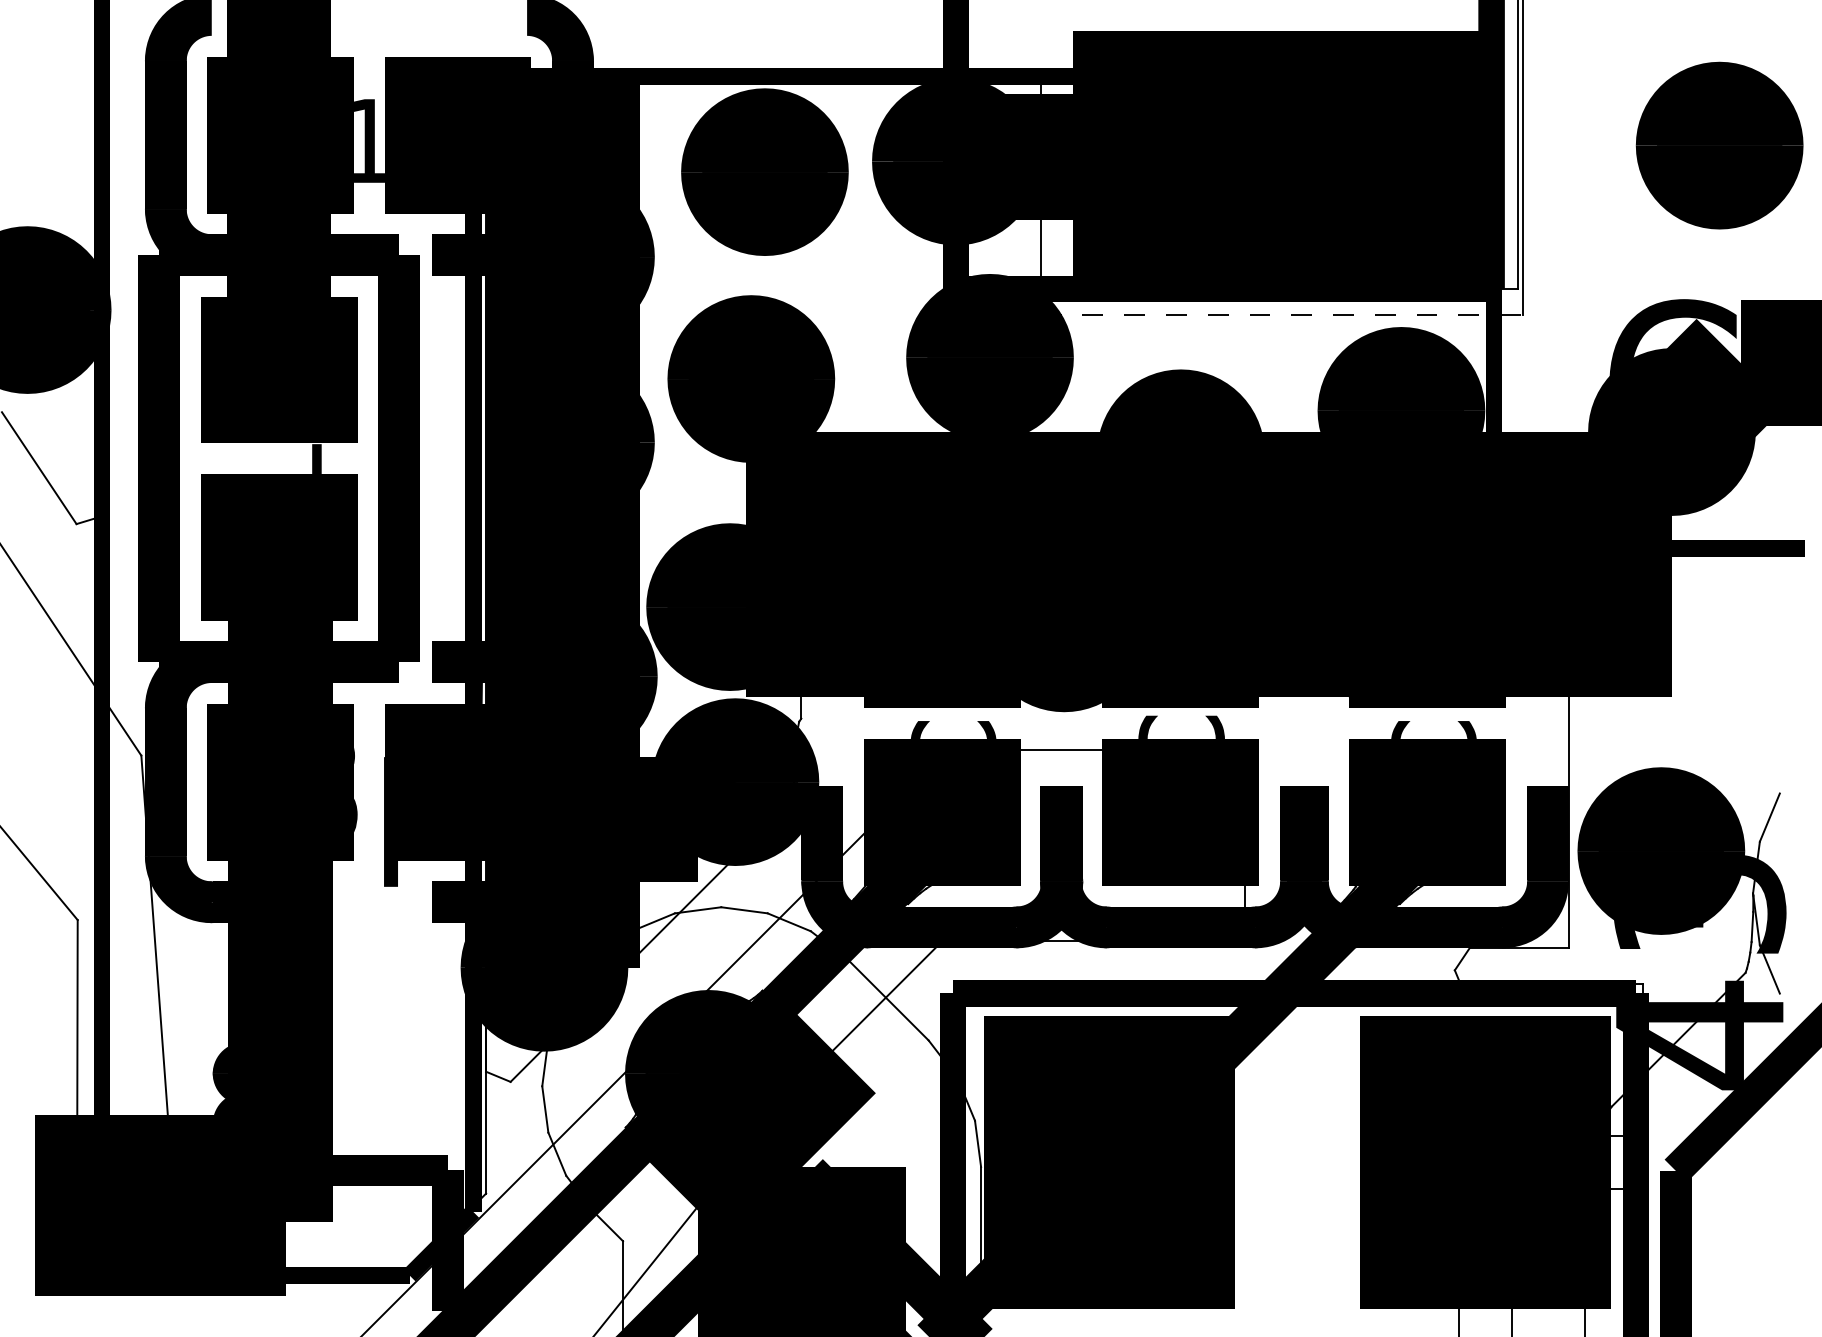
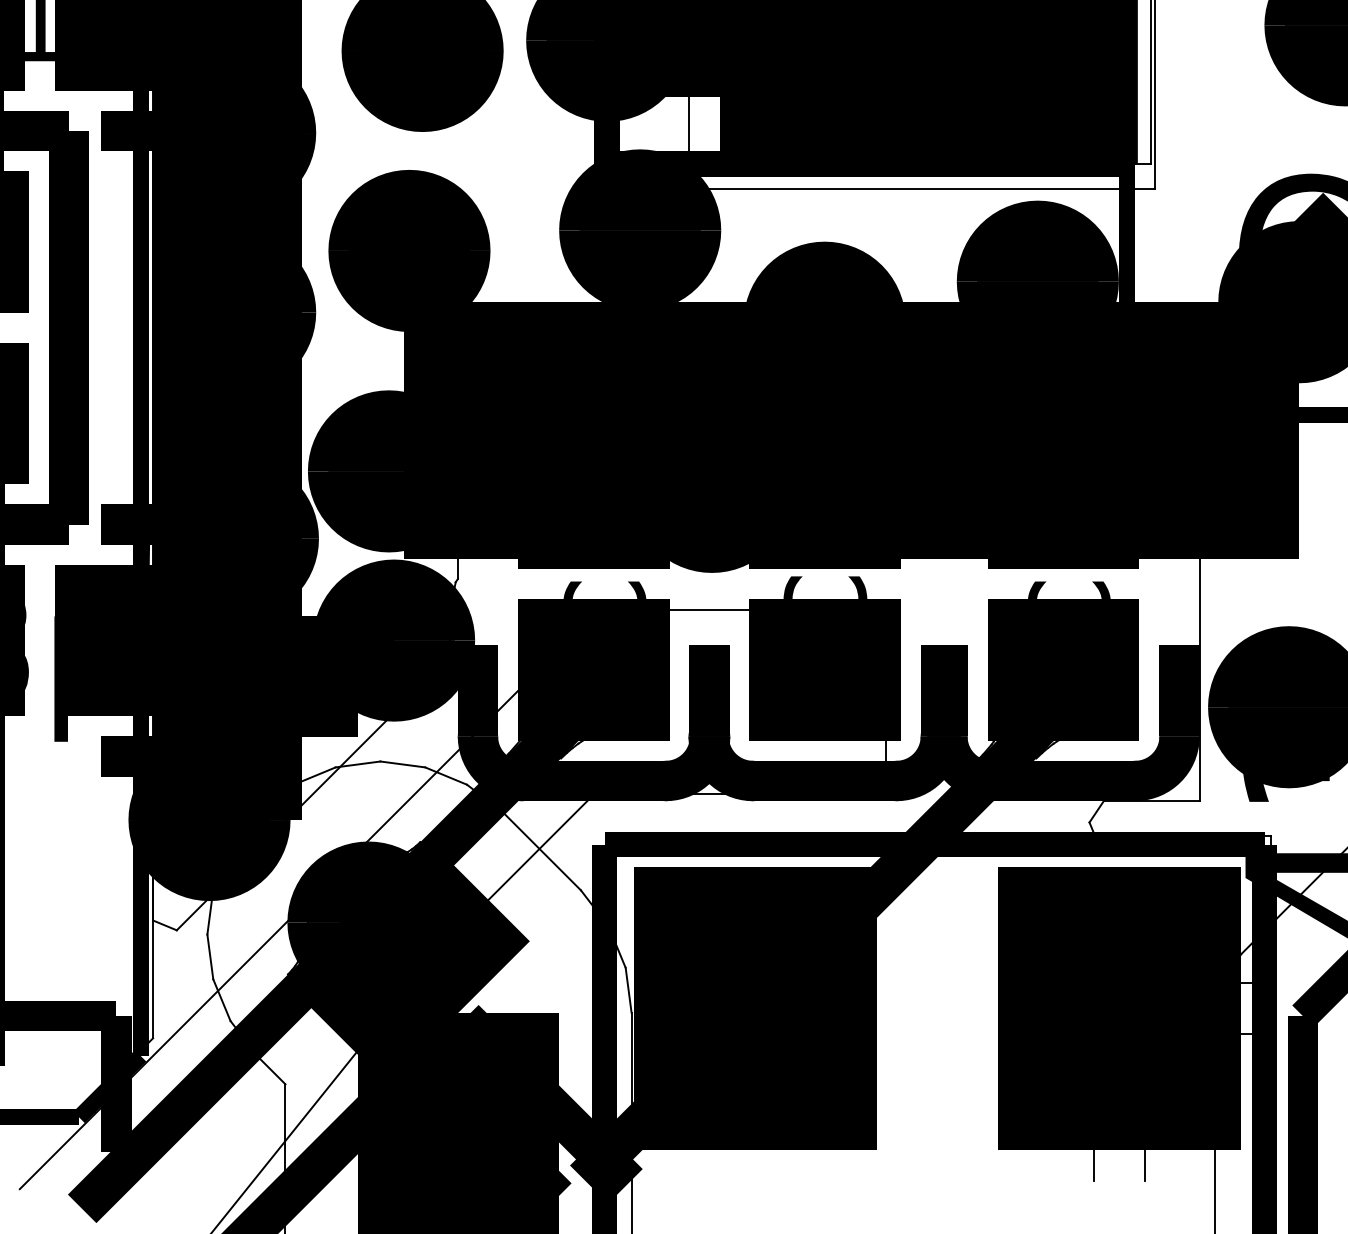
line: (1281, 314) -> (921, 188), dashed -> solid

